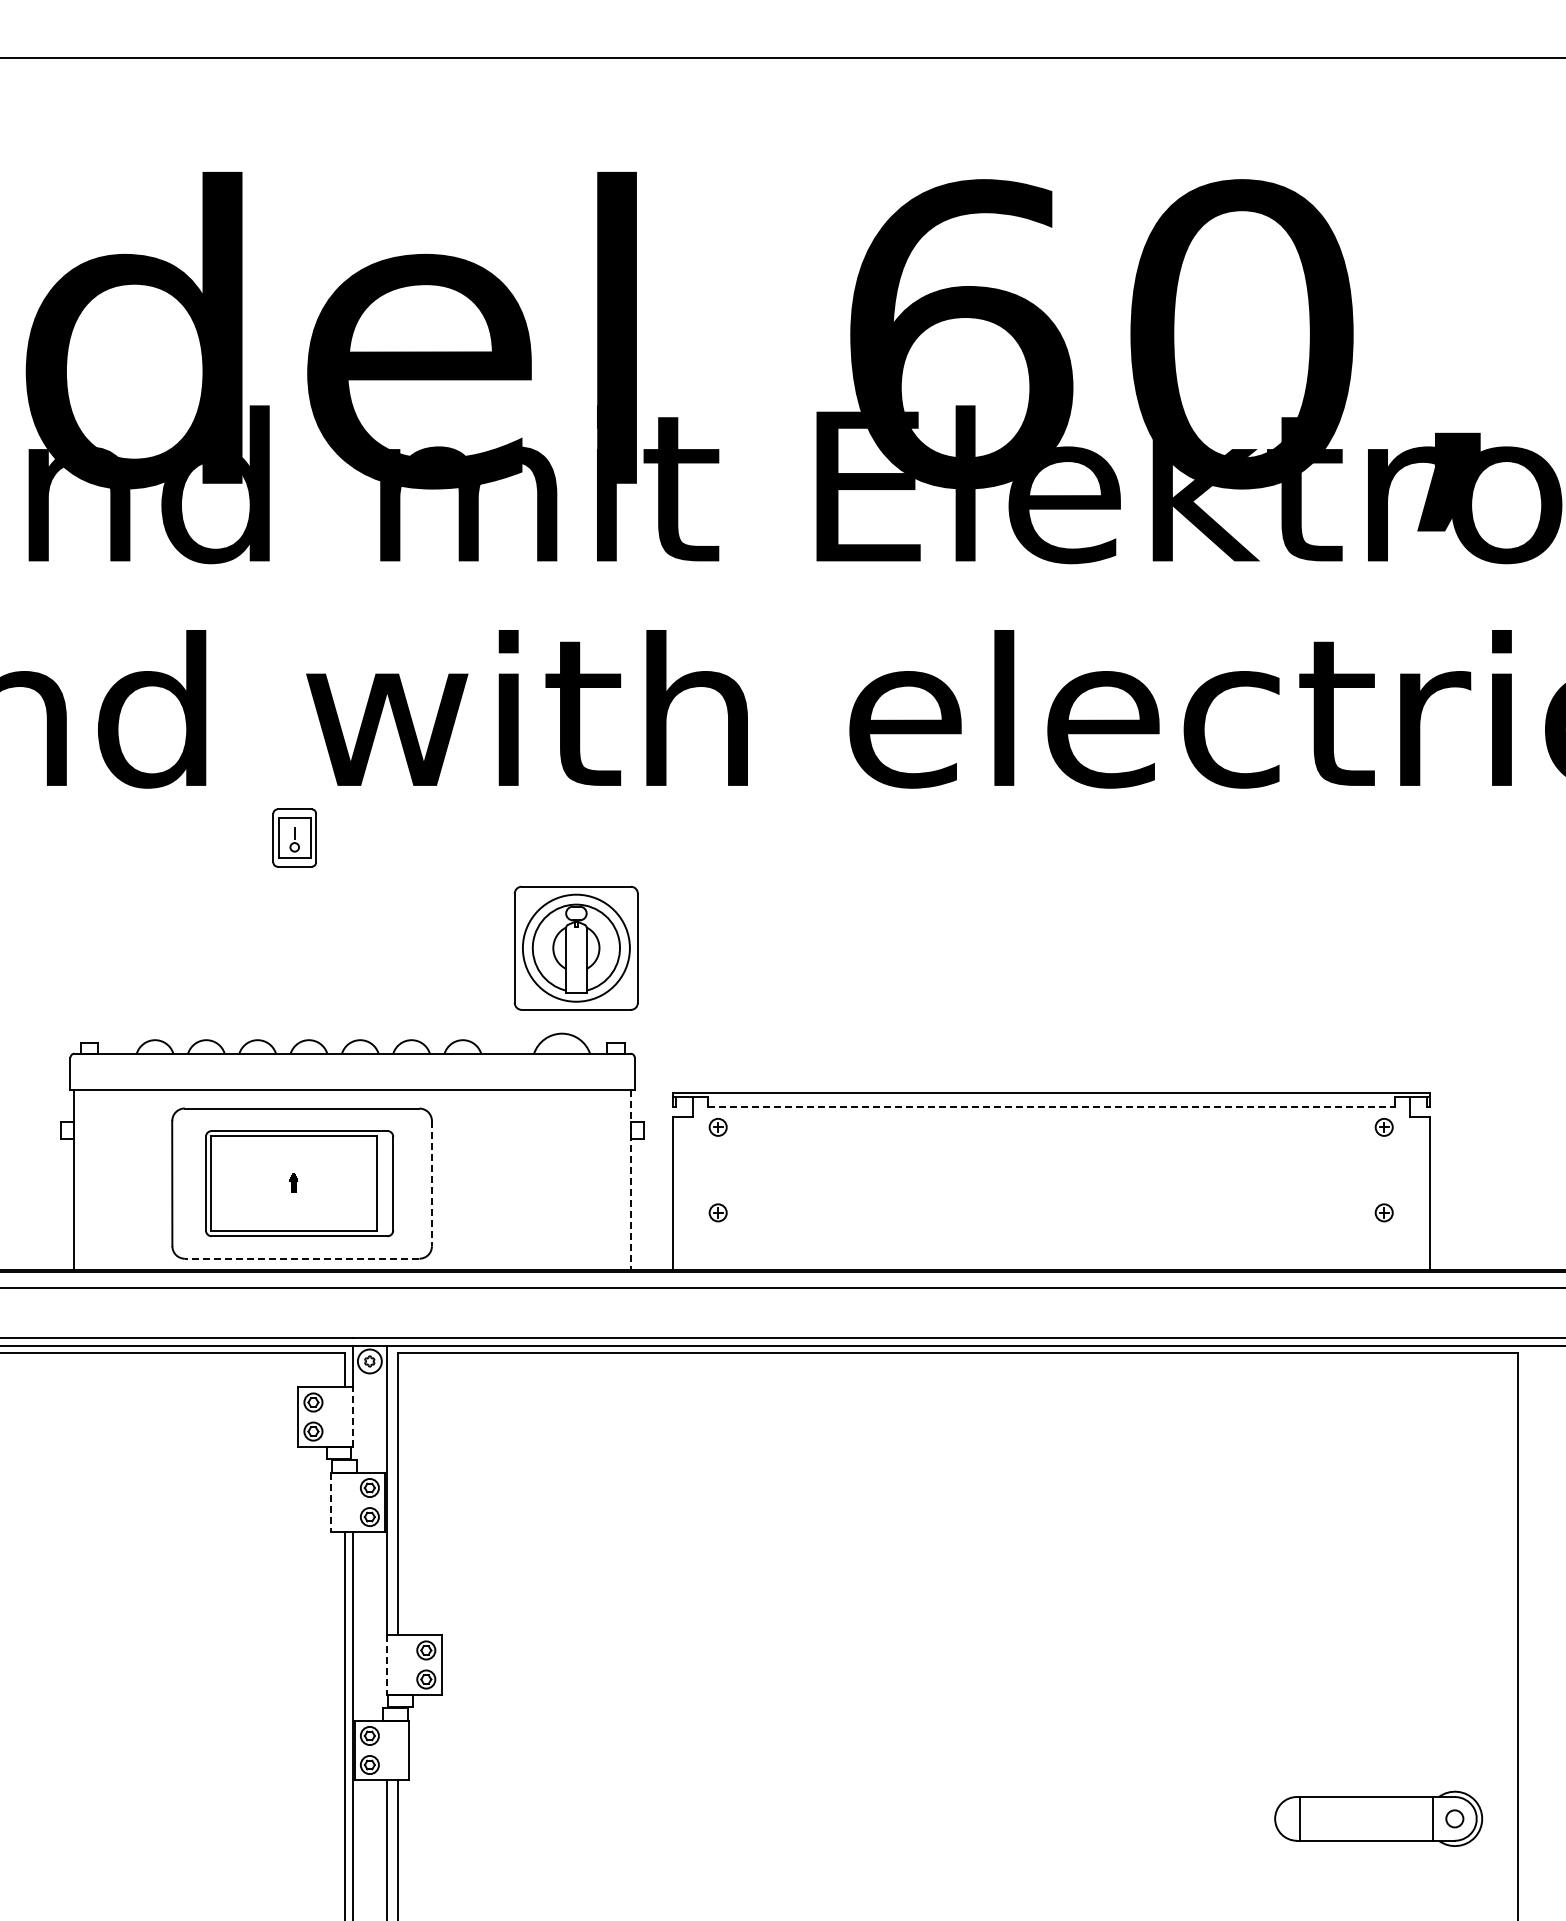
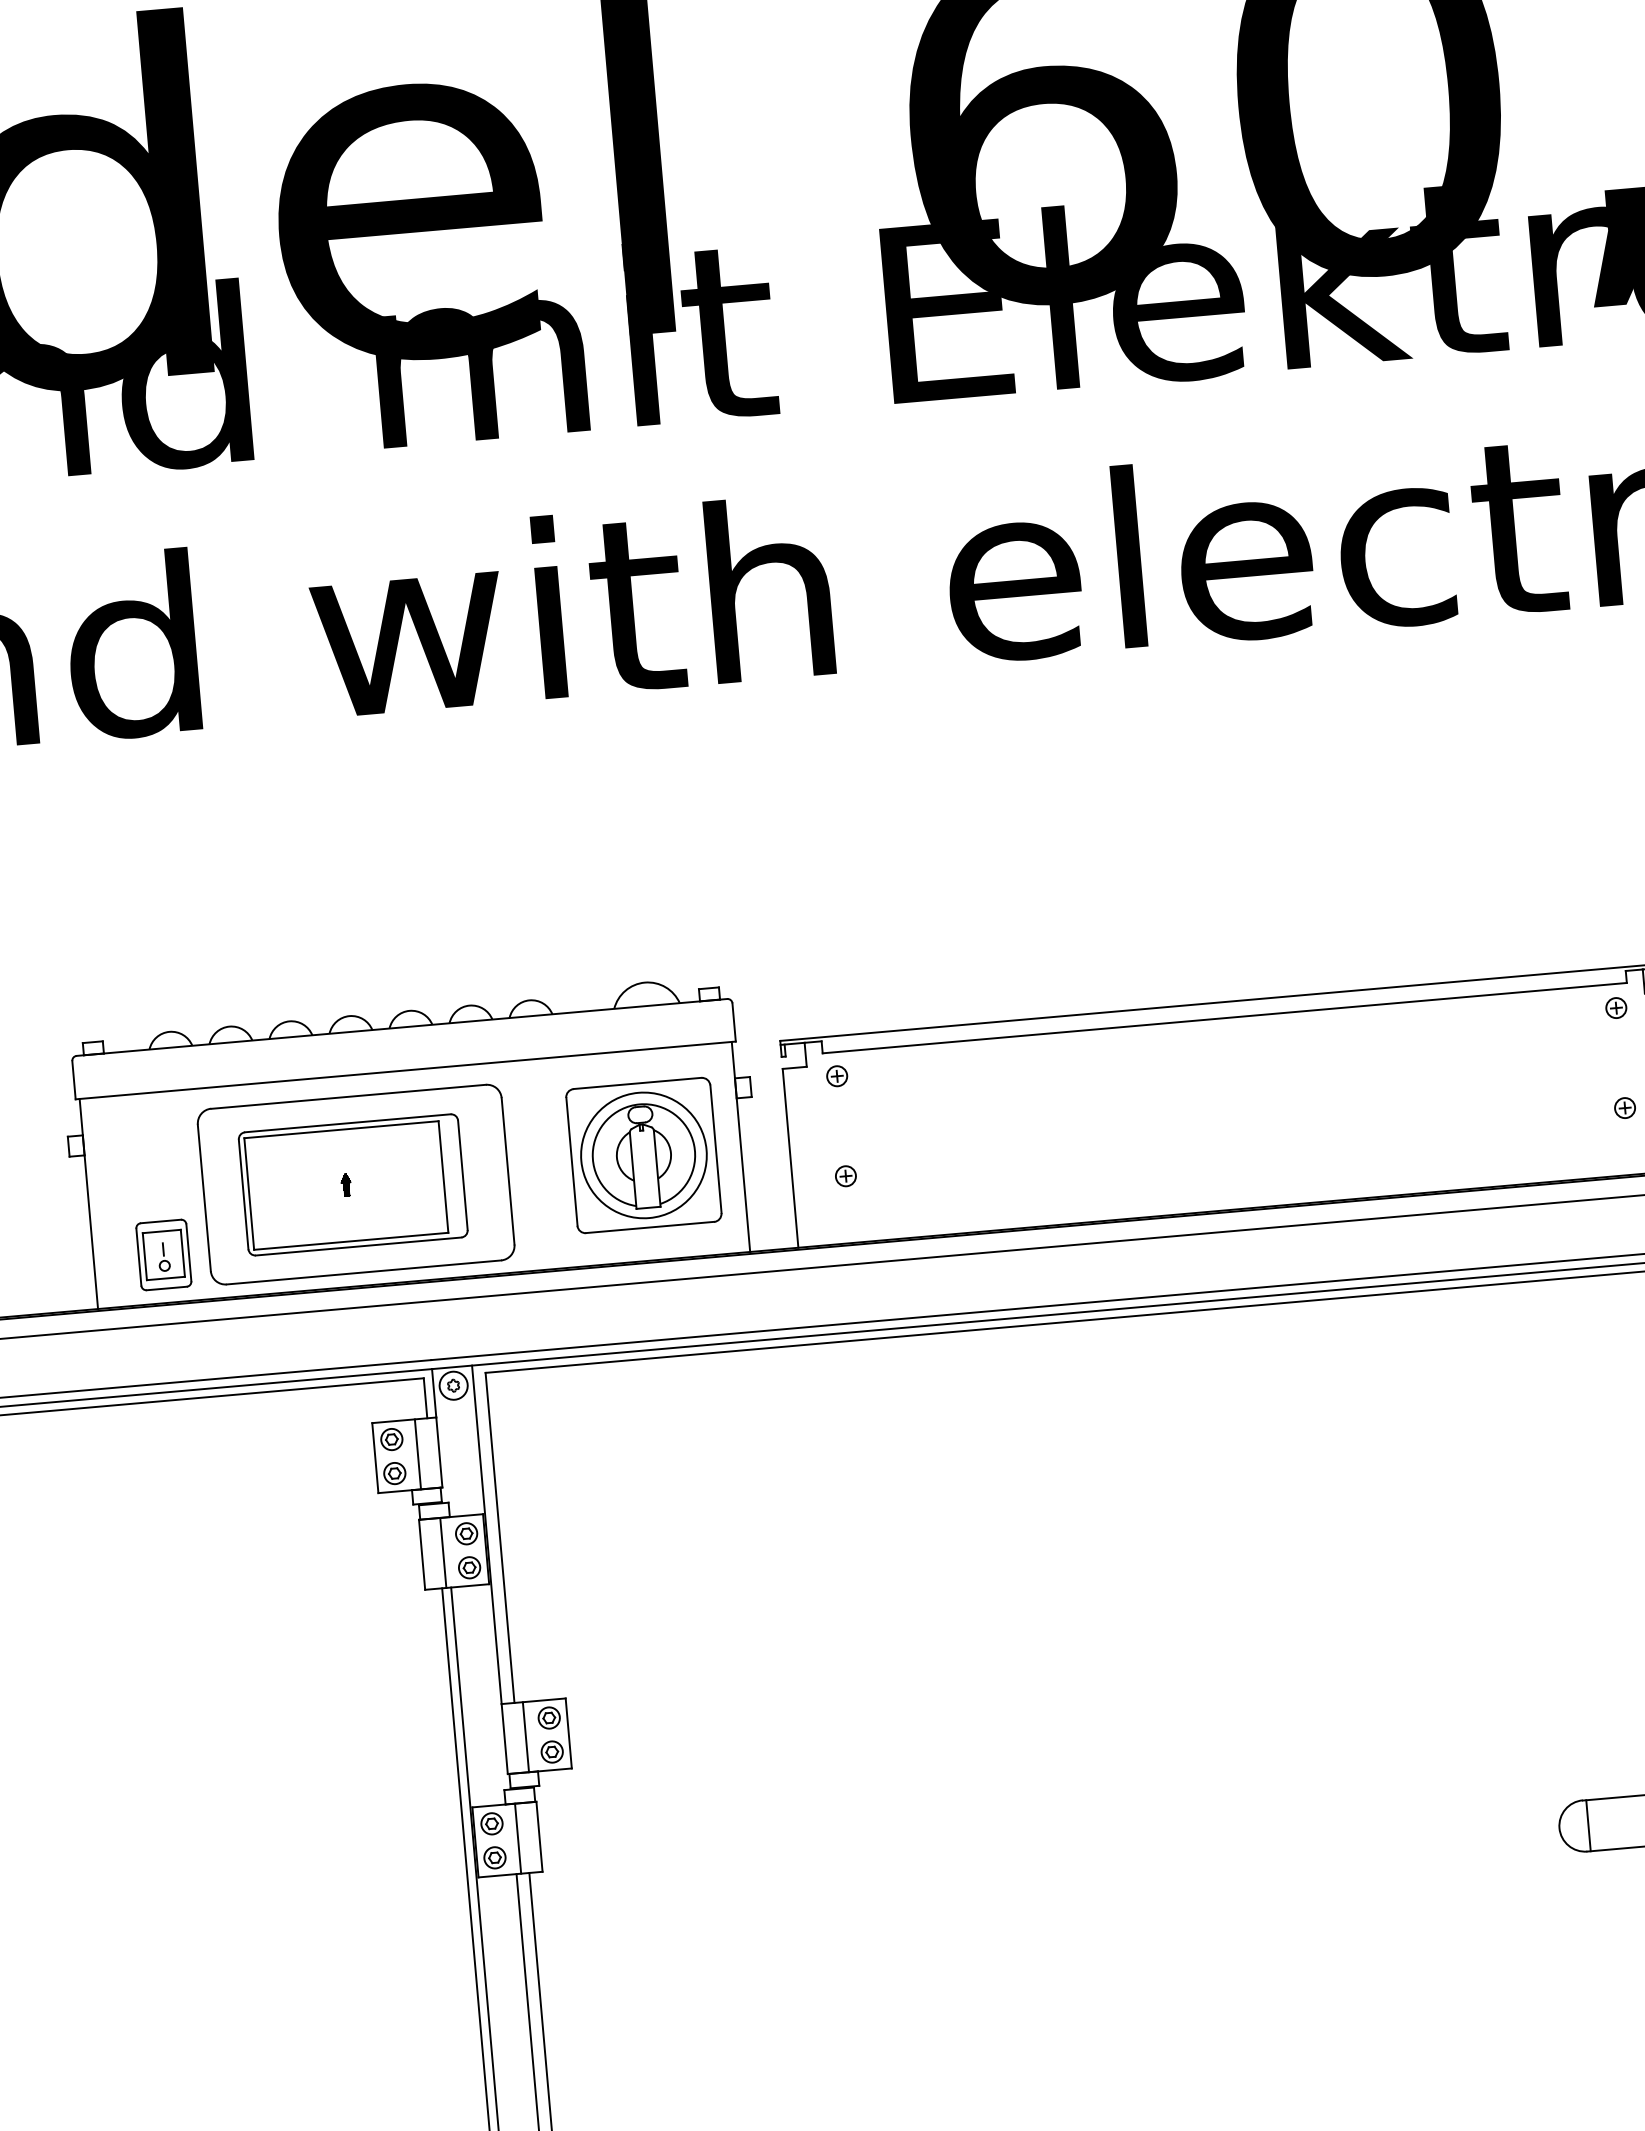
part: (294, 837) -> (163, 1254), moved
part: (575, 947) -> (642, 1154), moved
line: (1051, 1106) -> (1224, 1017), dashed -> solid
line: (631, 1180) -> (741, 1147), dashed -> solid
line: (431, 1183) -> (507, 1171), dashed -> solid
line: (301, 1258) -> (363, 1272), dashed -> solid
line: (334, 1416) -> (417, 1453), added
line: (352, 1417) -> (439, 1453), dashed -> solid
line: (330, 1502) -> (422, 1554), dashed -> solid
line: (348, 1502) -> (443, 1552), added
line: (405, 1664) -> (526, 1736), added
line: (386, 1665) -> (504, 1739), dashed -> solid
line: (390, 1750) -> (517, 1838), added

